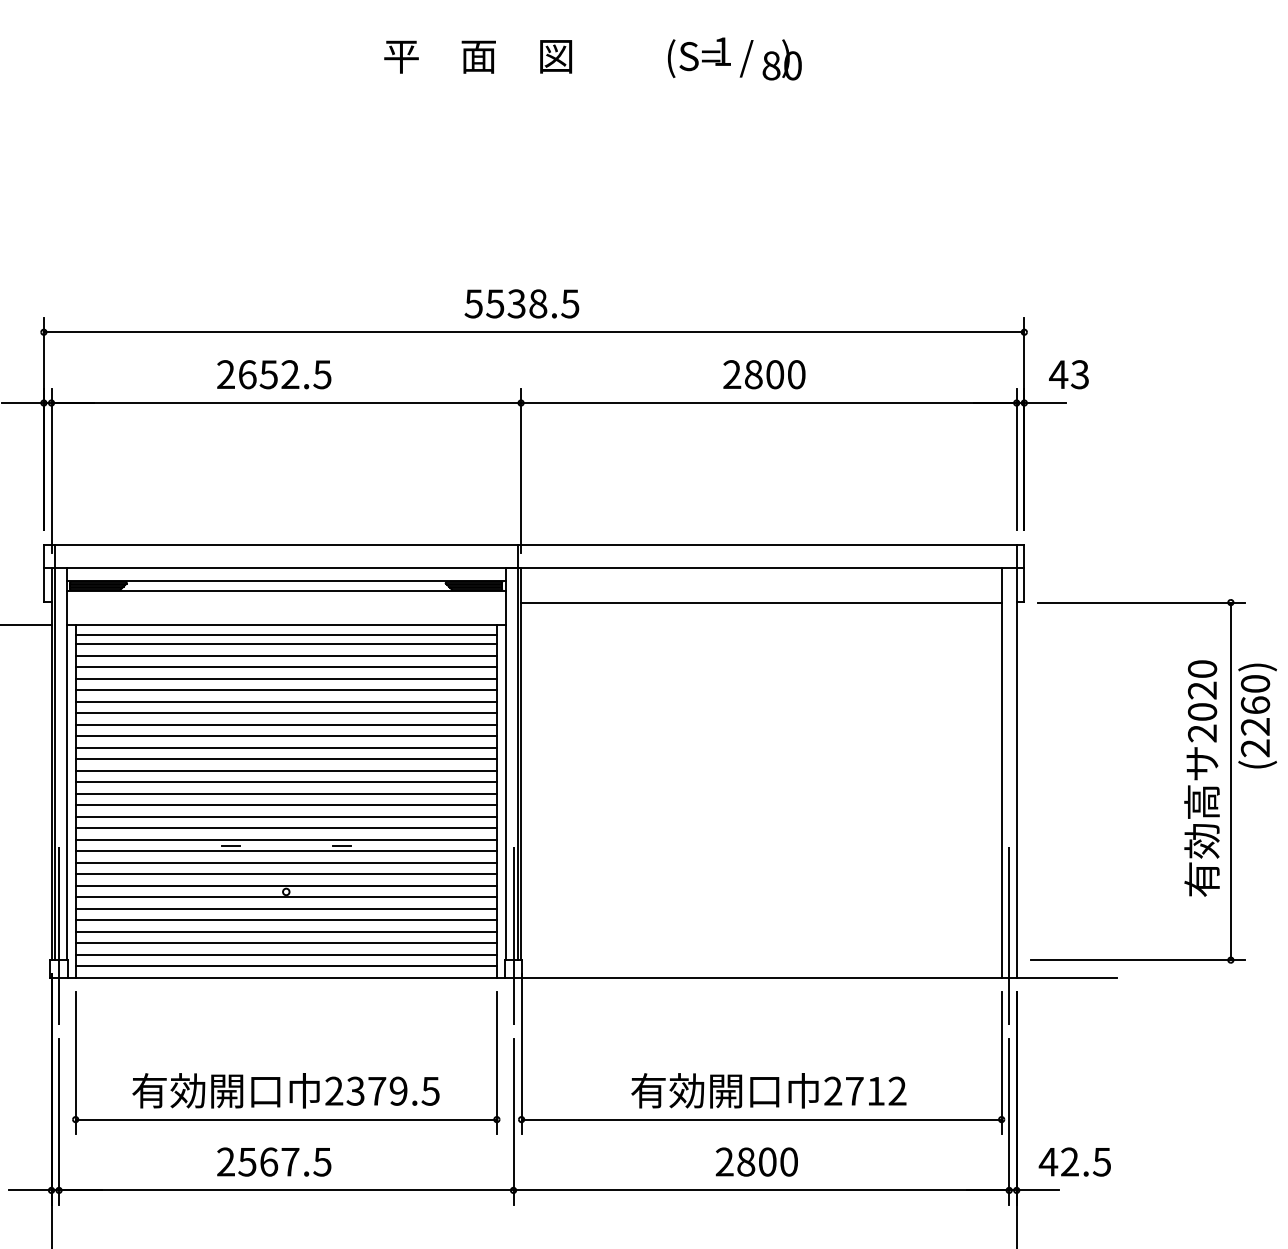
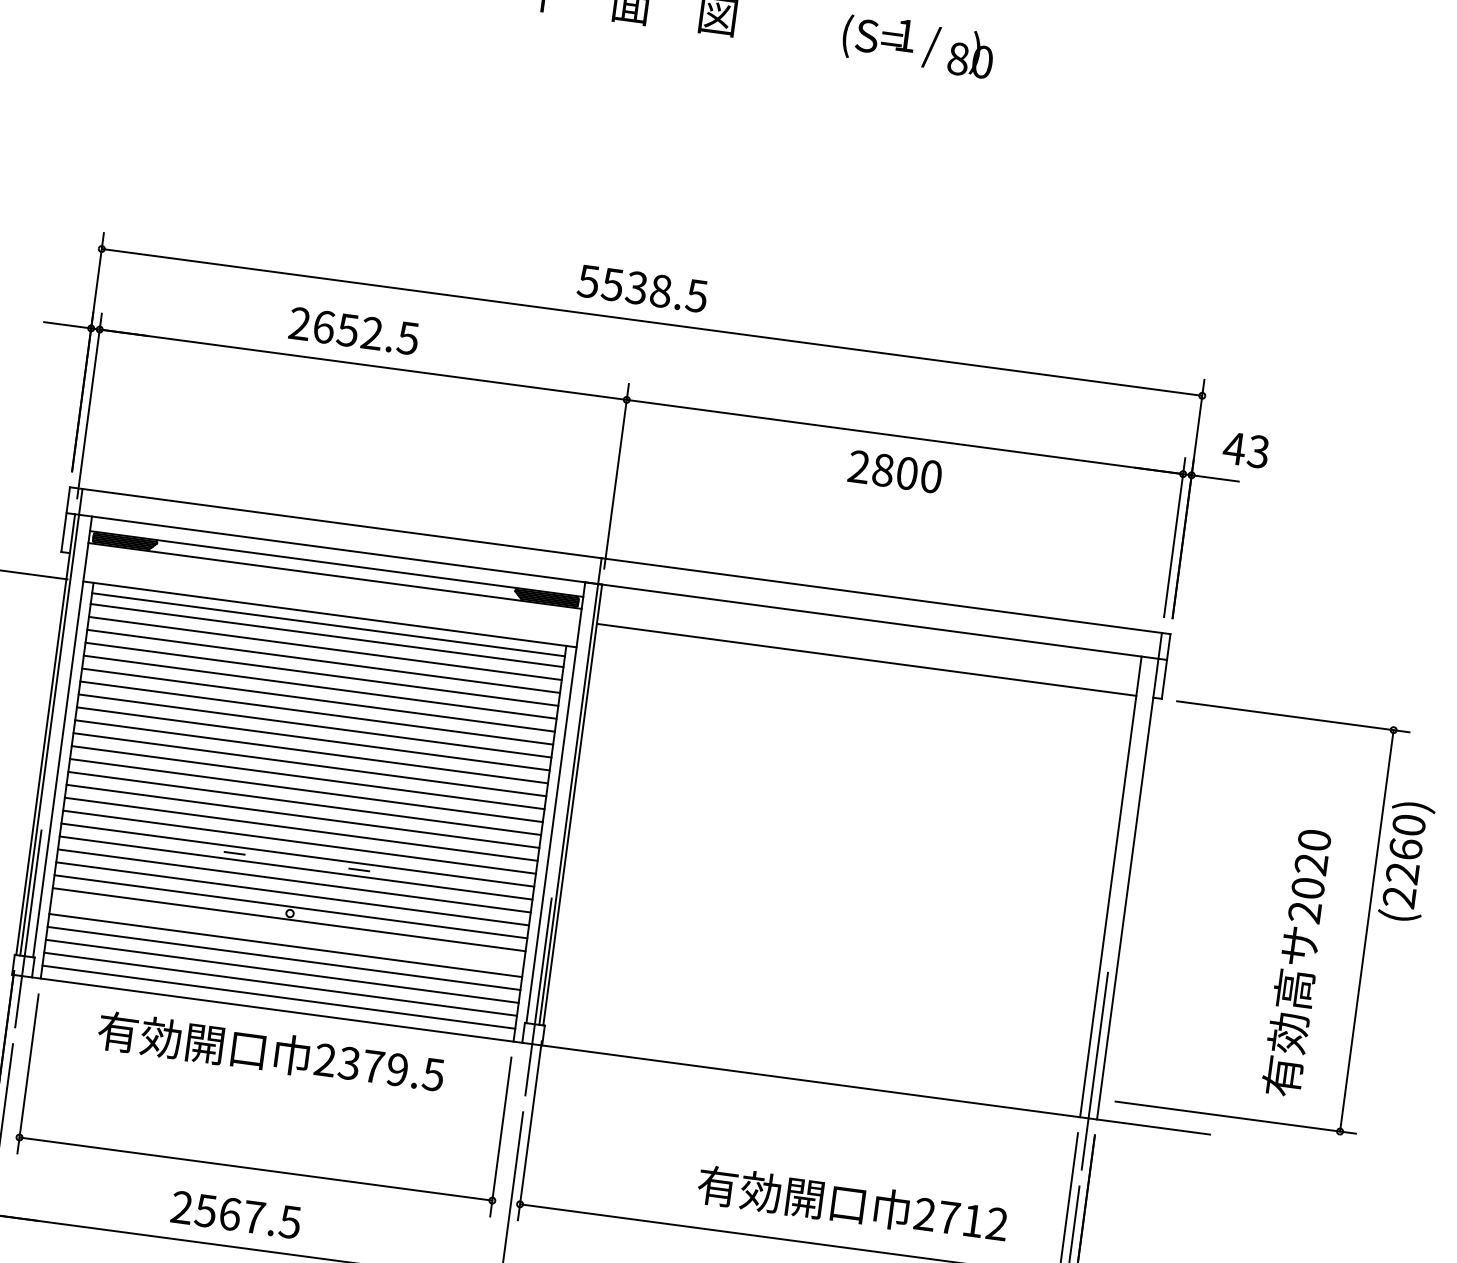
text: (764, 374) -> (895, 471), moved
text: (1201, 778) -> (1297, 962), moved
line: (285, 908) -> (286, 931), removed
text: (285, 1090) -> (270, 1052), moved
text: (768, 1090) -> (852, 1203), moved

